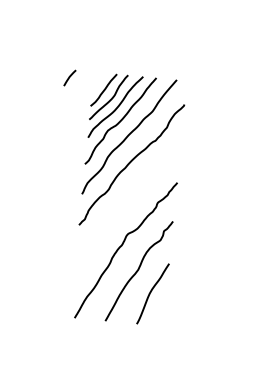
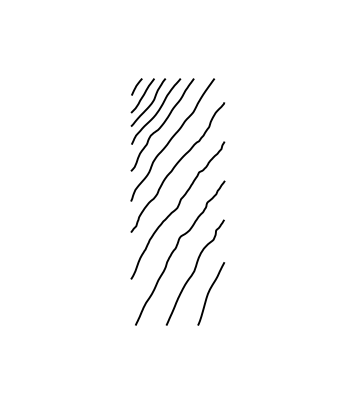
line: (69, 77) -> (136, 86), moved
curve: (127, 206) -> (177, 209), added

